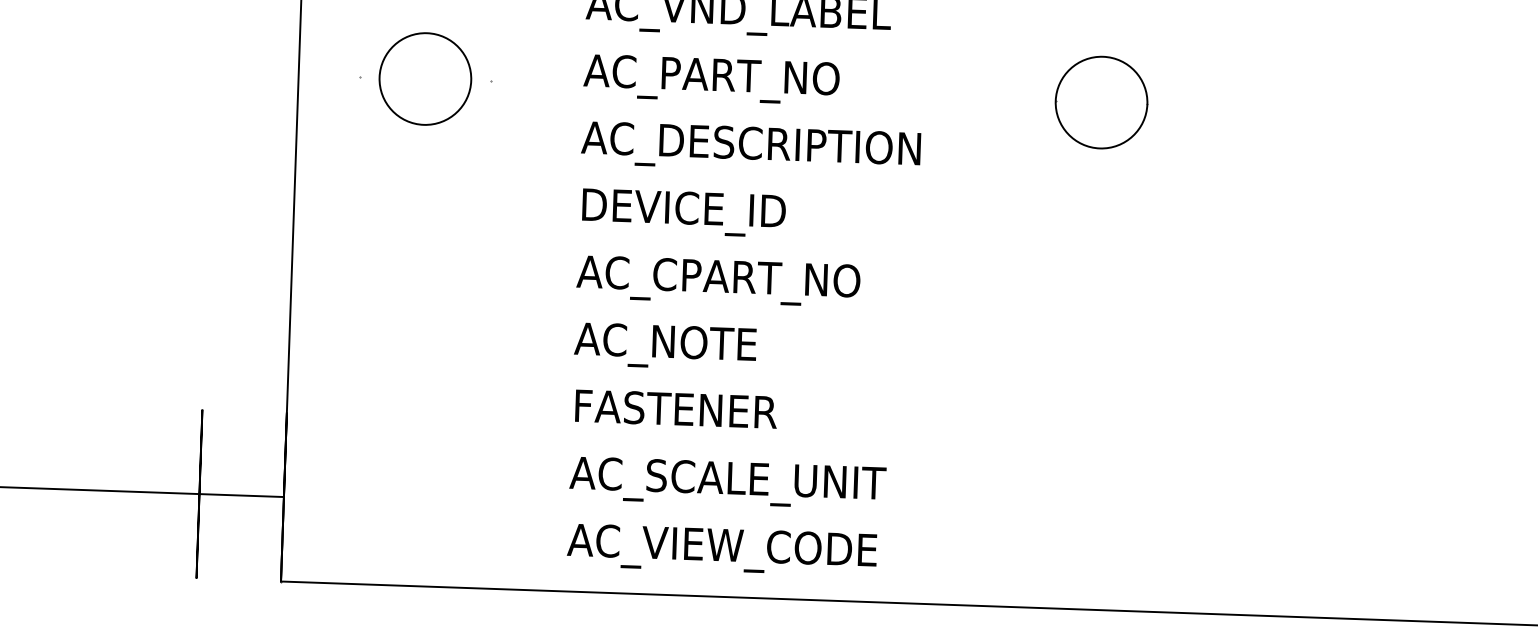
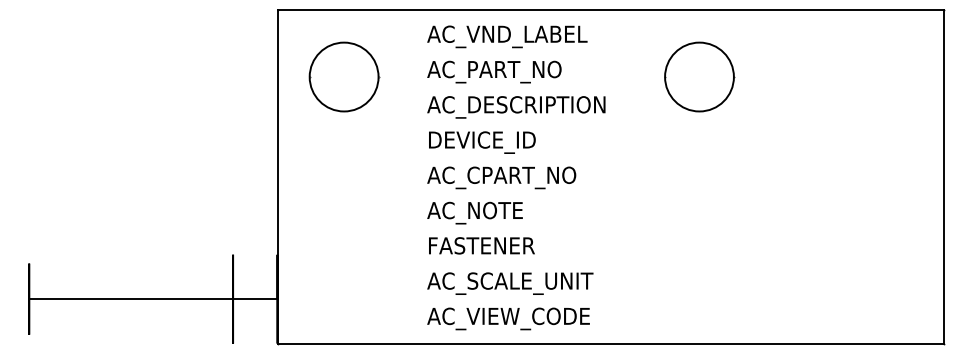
circle: (424, 77) -> (343, 76), size x1.43
part: (1101, 101) -> (699, 76), size x1.43

